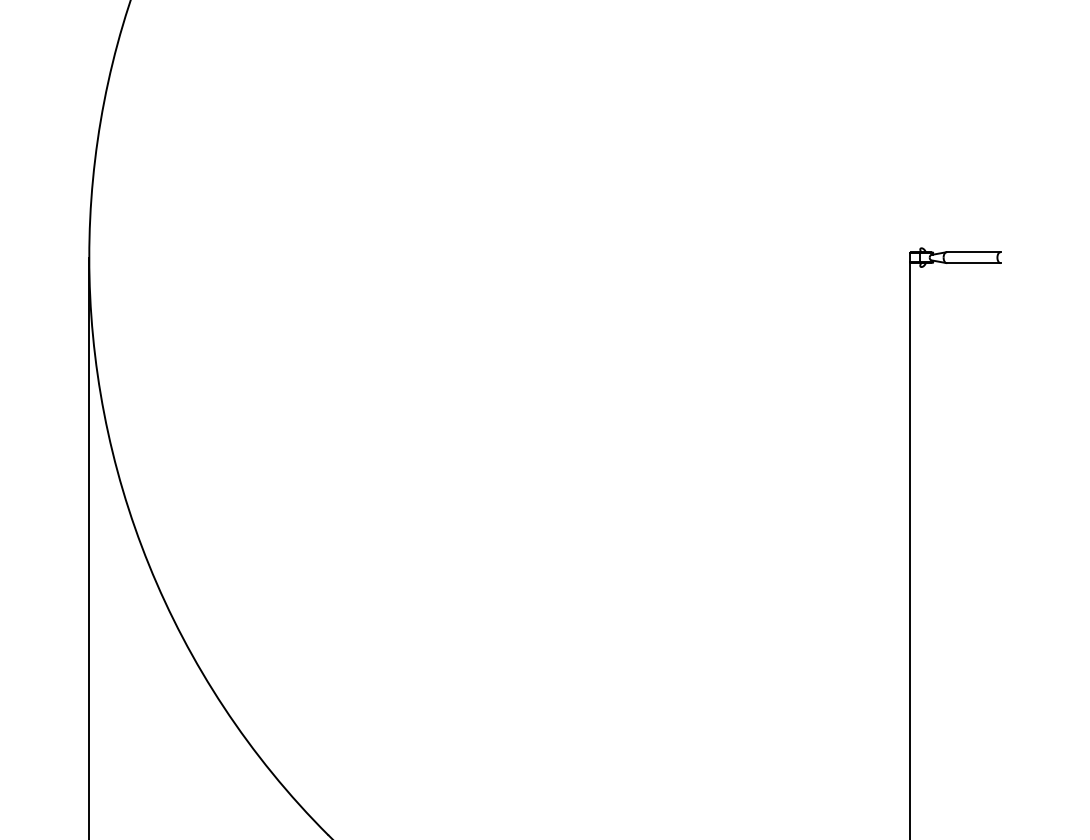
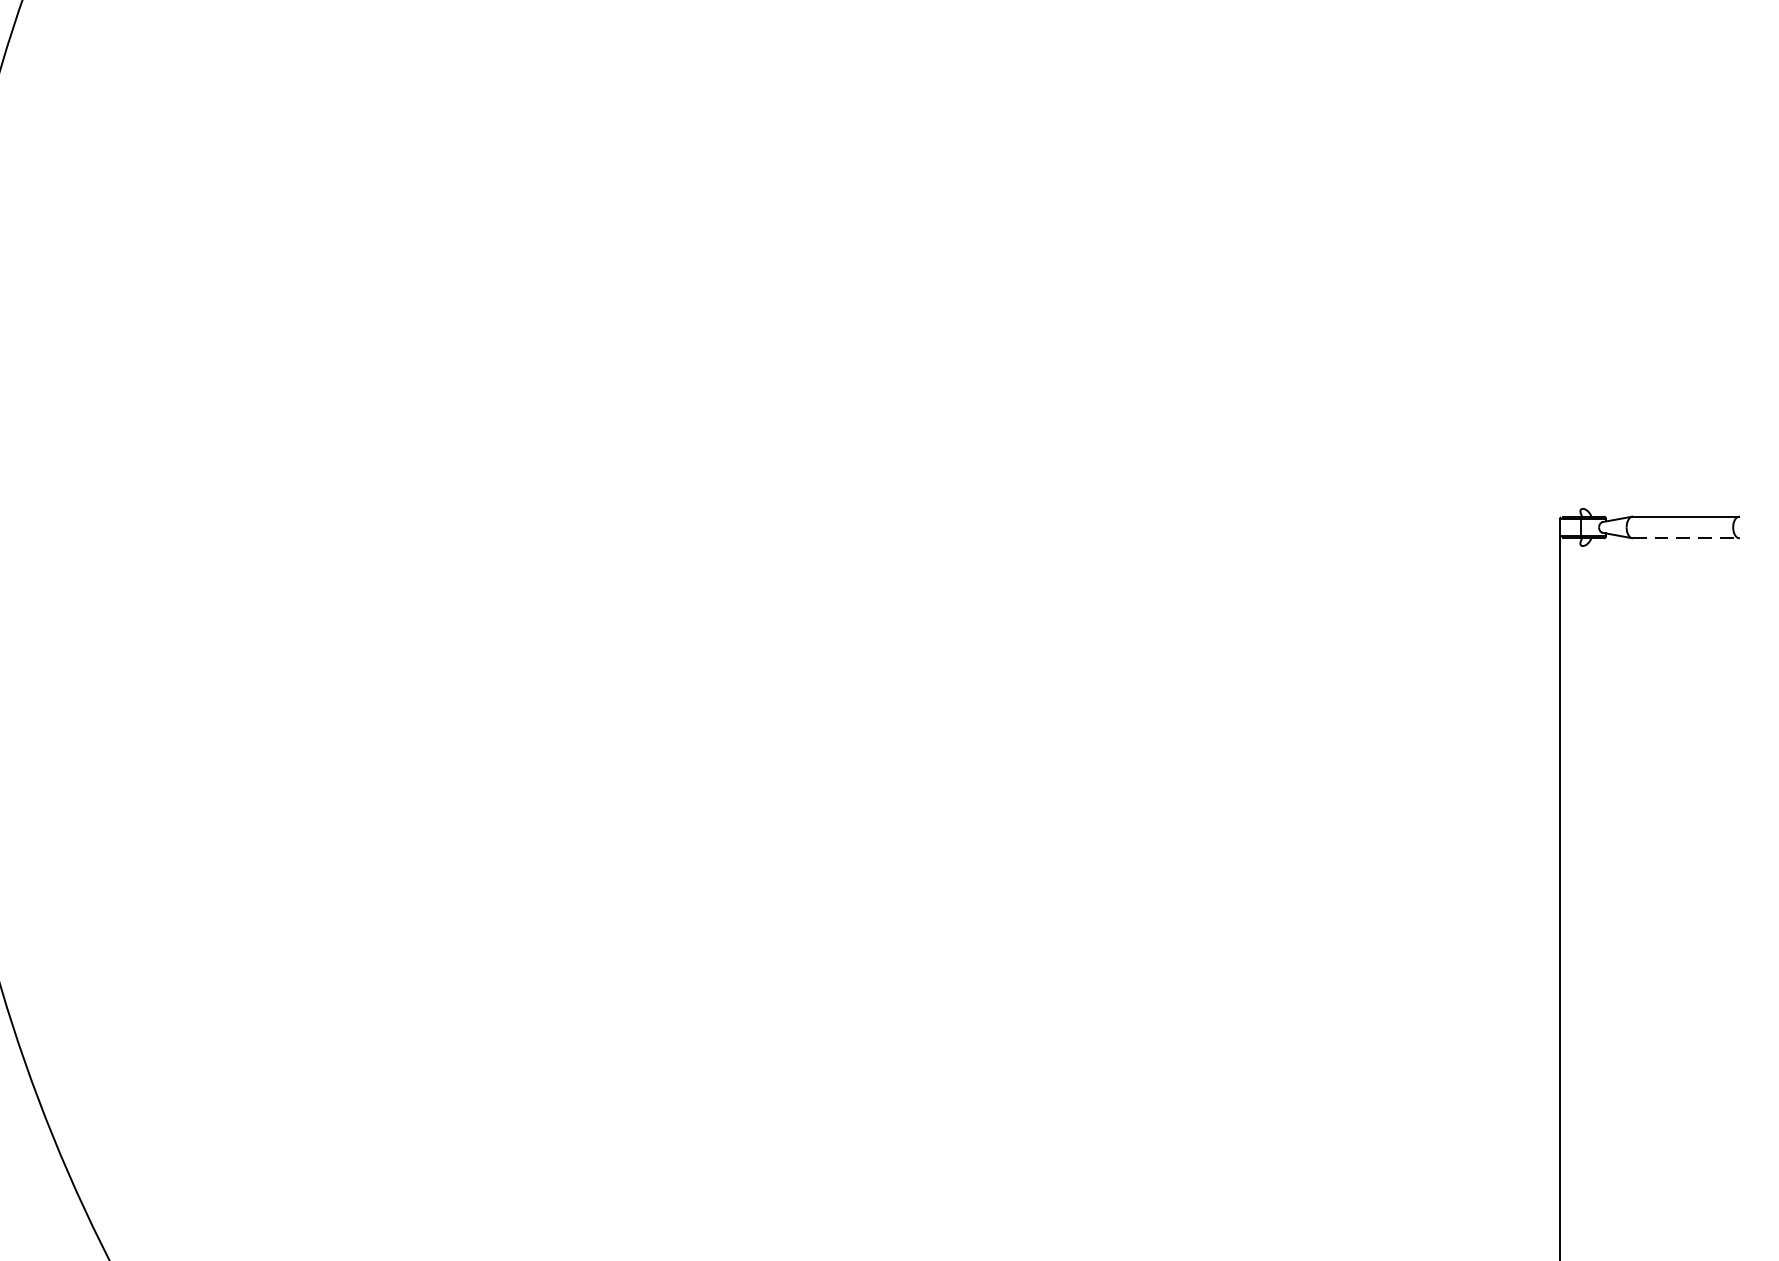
line: (973, 263) -> (1685, 538), solid -> dashed

